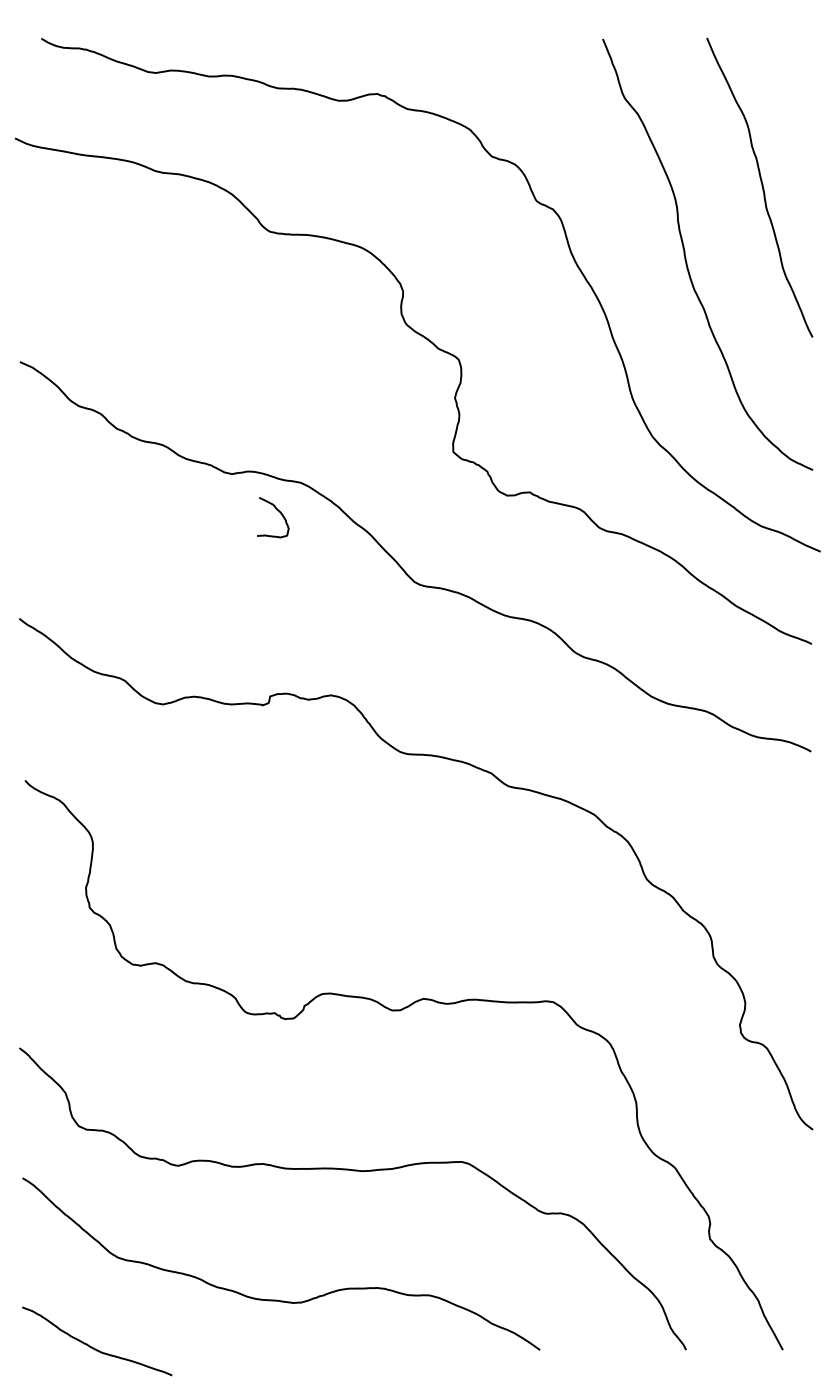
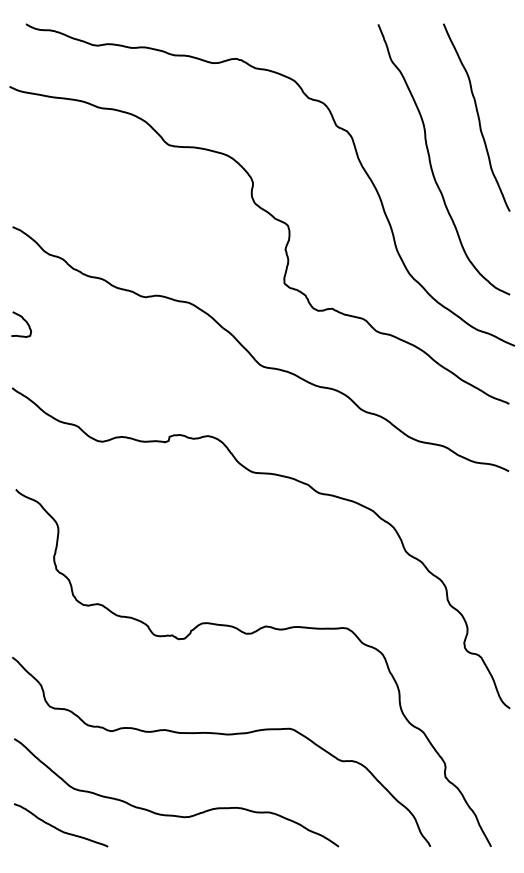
curve: (278, 512) -> (24, 321), moved
curve: (93, 1346) -> (58, 828), moved

